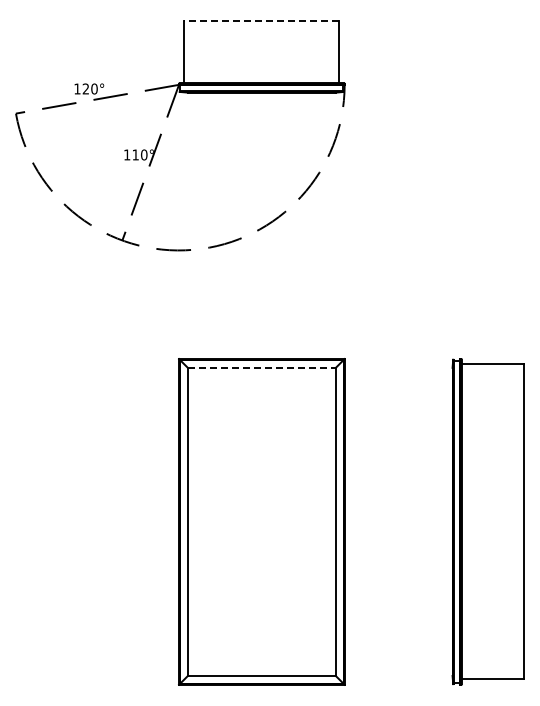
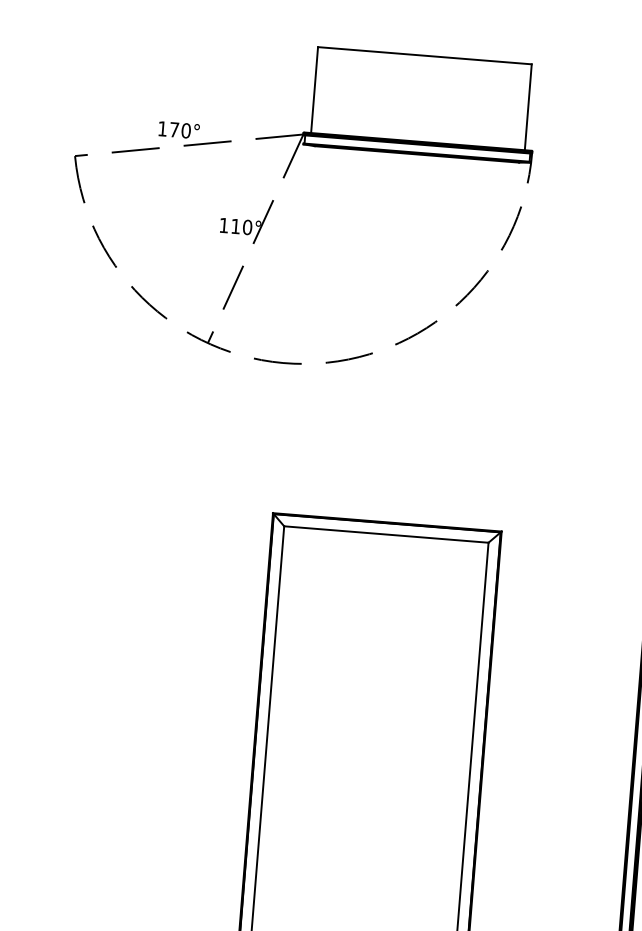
line: (261, 21) -> (424, 56), dashed -> solid
text: (85, 88) -> (173, 129), 120° -> 170°
line: (261, 367) -> (385, 533), dashed -> solid

